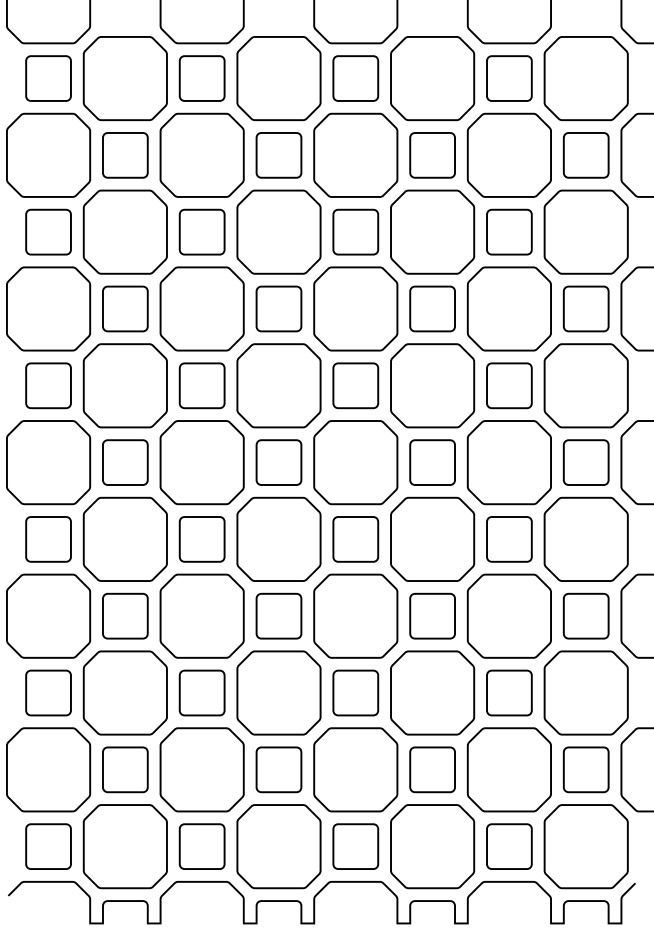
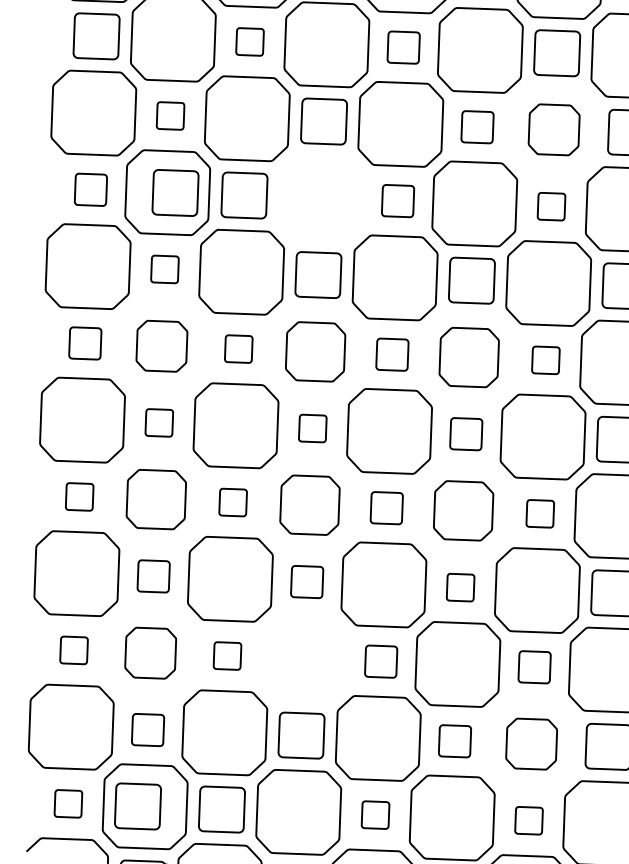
part: (201, 78) -> (249, 41), size x0.6
part: (355, 78) -> (403, 47), size x0.7
part: (508, 154) -> (553, 129), size x0.6
part: (125, 155) -> (170, 116), size x0.6
part: (432, 155) -> (477, 127), size x0.7
part: (48, 231) -> (90, 189), size x0.7
part: (132, 231) -> (174, 192), added
part: (278, 231) -> (320, 197), removed
part: (355, 231) -> (397, 200), size x0.7
part: (509, 231) -> (551, 206), size x0.6
part: (125, 308) -> (165, 268), size x0.6
part: (48, 385) -> (85, 343), size x0.7
part: (124, 385) -> (161, 345), size x0.6
part: (201, 385) -> (238, 348), size x0.6
part: (278, 385) -> (315, 351), size x0.7
part: (355, 385) -> (392, 354), size x0.7
part: (432, 385) -> (469, 357), size x0.7
part: (509, 385) -> (545, 359), size x0.6
part: (125, 462) -> (159, 422), size x0.6
part: (278, 462) -> (312, 428), size x0.6
part: (432, 462) -> (466, 434), size x0.7
part: (124, 538) -> (155, 498), size x0.7
part: (278, 538) -> (309, 504), size x0.7
part: (432, 538) -> (463, 510), size x0.7
part: (48, 539) -> (79, 496), size x0.6
part: (201, 539) -> (232, 502), size x0.6
part: (355, 539) -> (386, 508), size x0.7
part: (509, 539) -> (540, 513), size x0.6
part: (125, 615) -> (153, 575), size x0.7
part: (278, 615) -> (306, 581), size x0.7
part: (432, 615) -> (460, 587), size x0.6
part: (48, 692) -> (74, 649), size x0.6
part: (124, 692) -> (149, 652), size x0.6
part: (201, 692) -> (226, 655), size x0.6
part: (278, 692) -> (303, 658), removed
part: (355, 692) -> (380, 661), size x0.7
part: (509, 692) -> (534, 666), size x0.7
part: (125, 769) -> (148, 729), size x0.7
part: (432, 769) -> (454, 740), size x0.7
part: (508, 769) -> (530, 743), size x0.6
part: (48, 846) -> (68, 803), size x0.6
part: (117, 846) -> (137, 806), added
part: (355, 846) -> (375, 815), size x0.6
part: (509, 846) -> (529, 820), size x0.6

